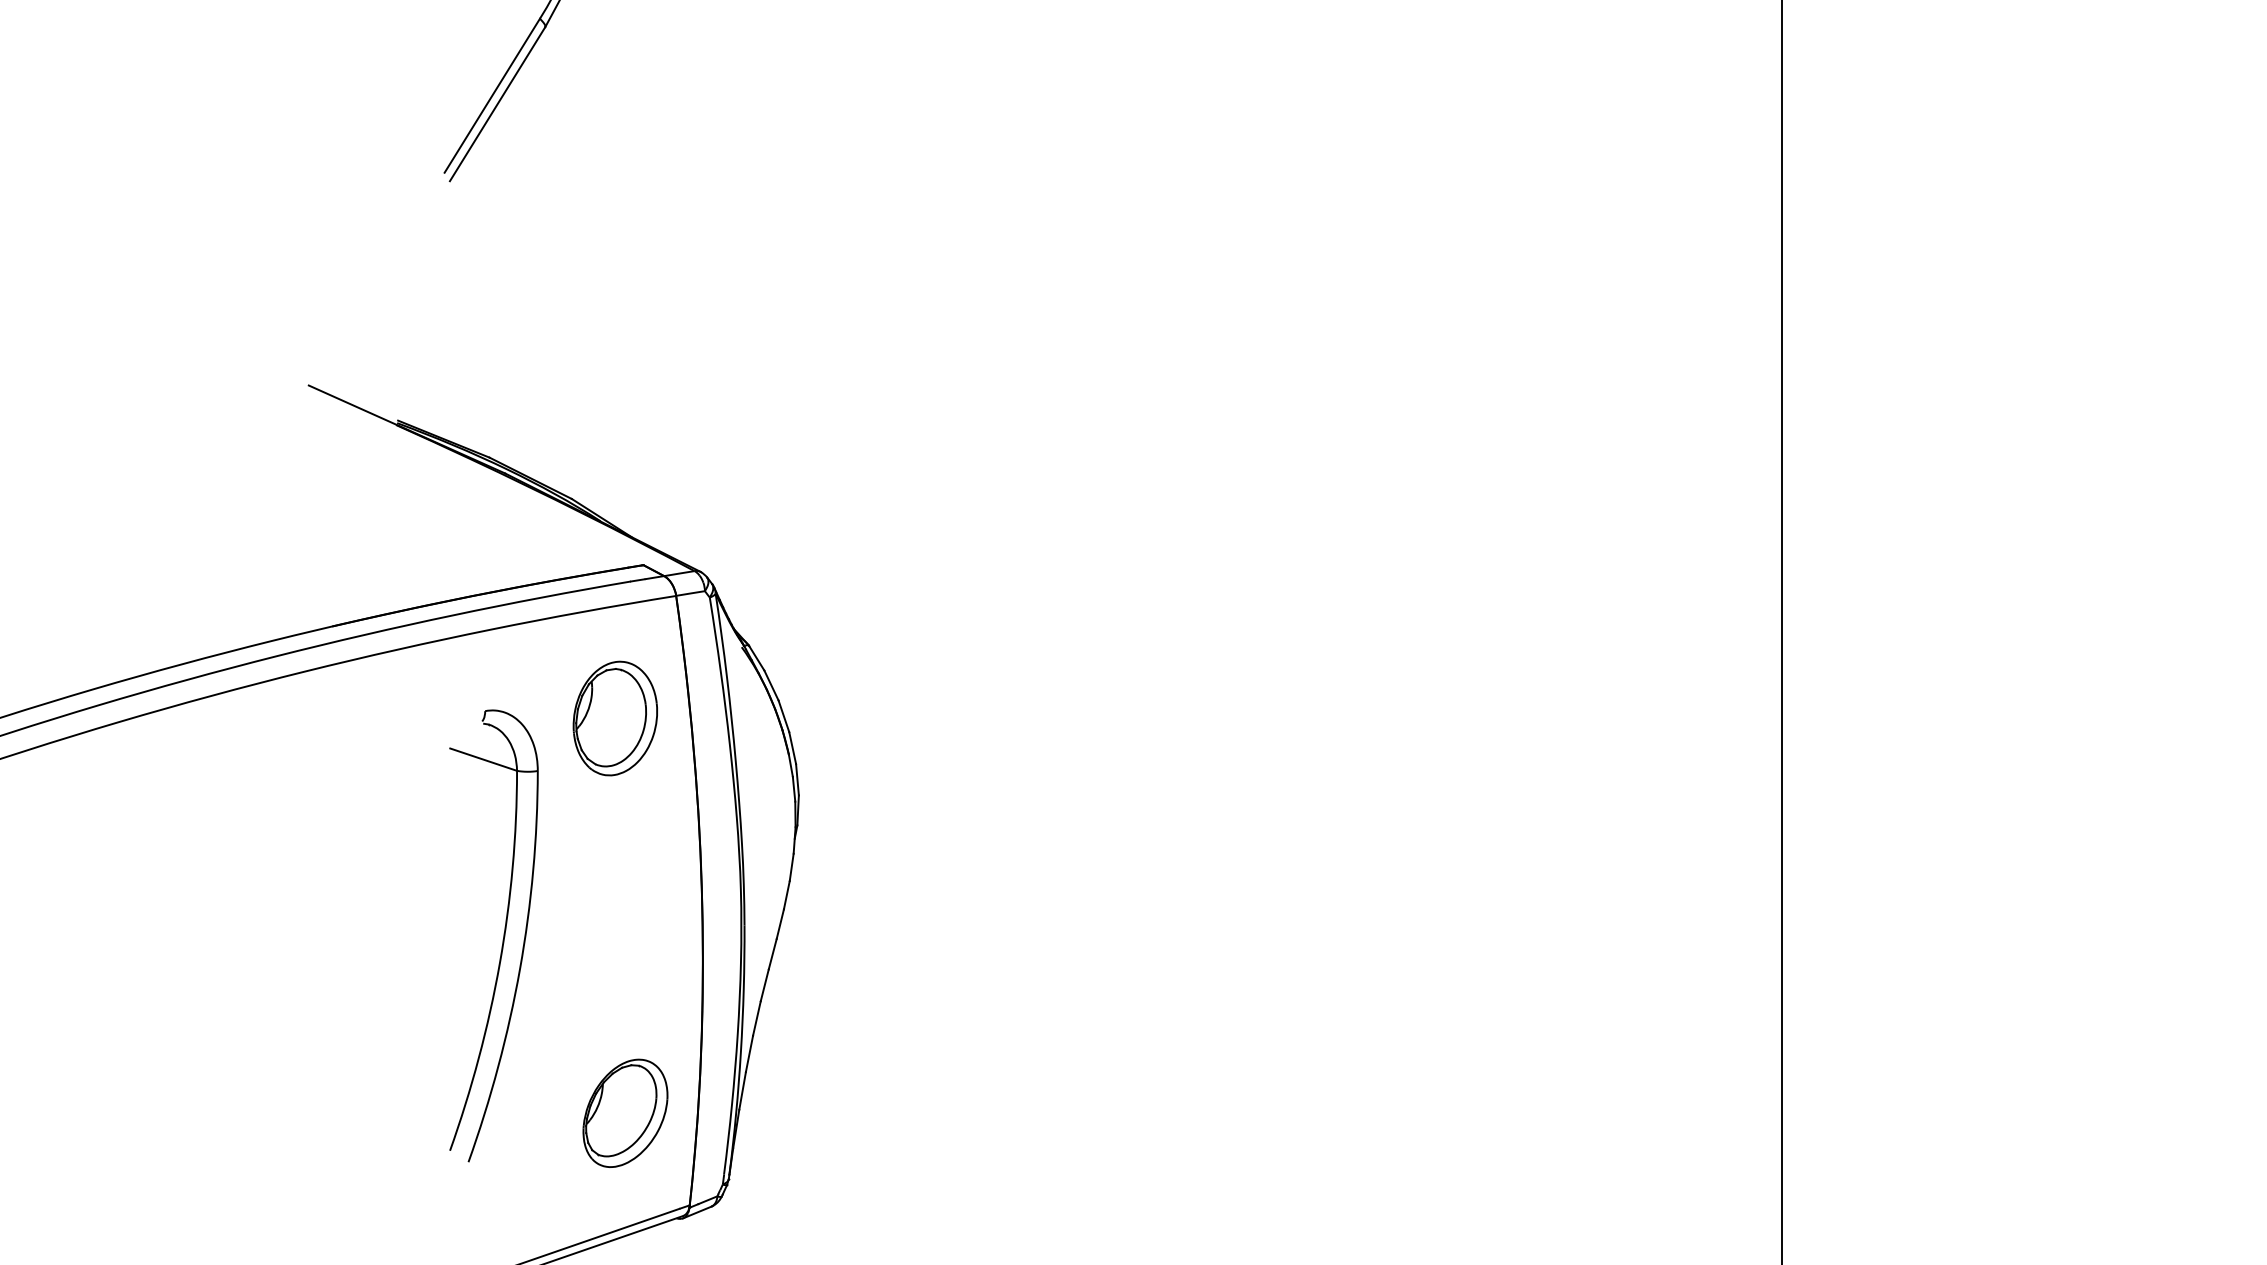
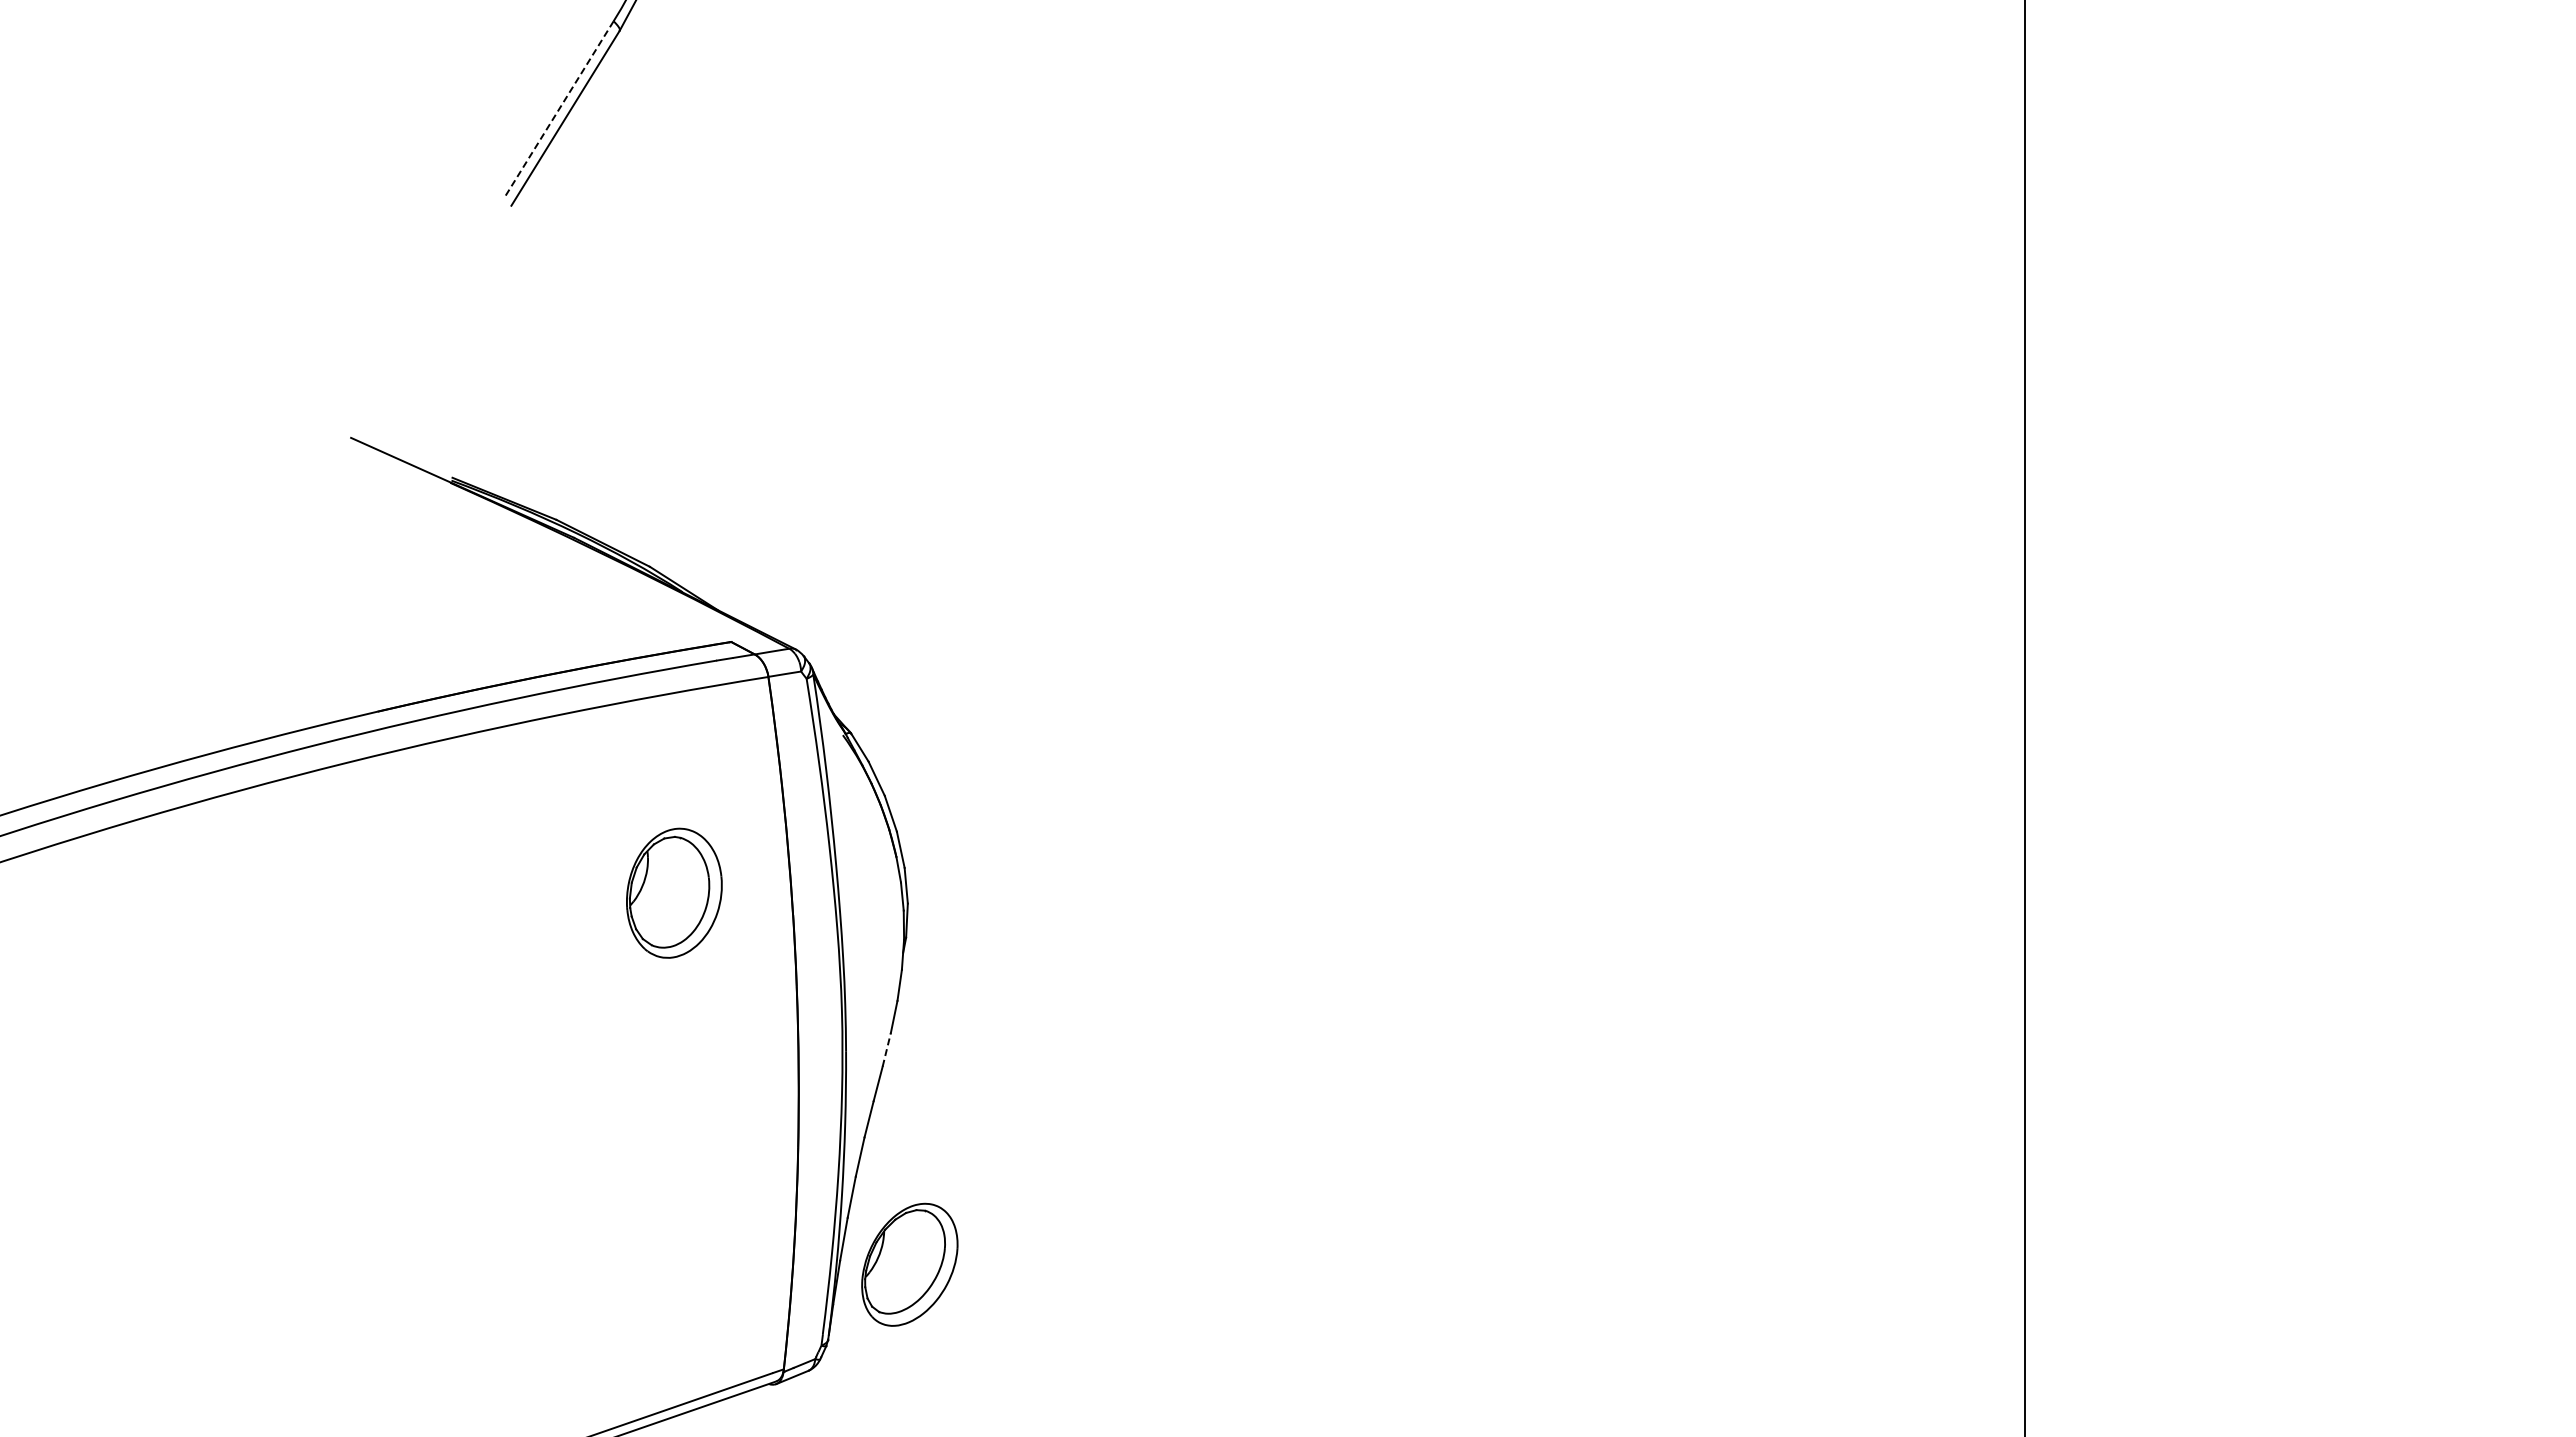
line: (492, 95) -> (559, 108), solid -> dashed
part: (615, 717) -> (674, 892), moved
line: (780, 923) -> (886, 1049), solid -> dashed
part: (502, 938) -> (571, 1066), removed
part: (625, 1113) -> (909, 1264), moved

